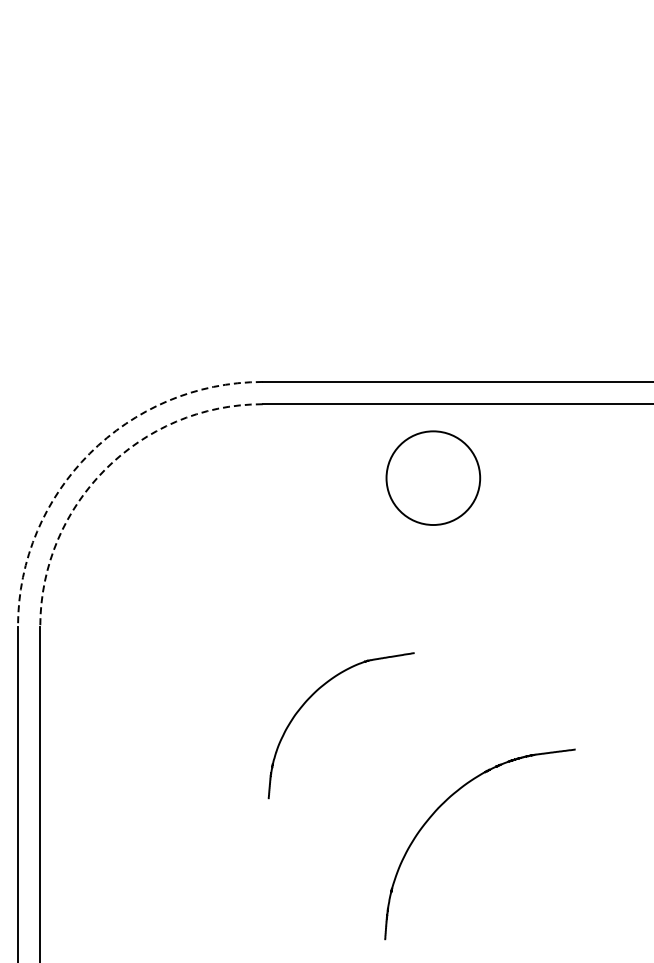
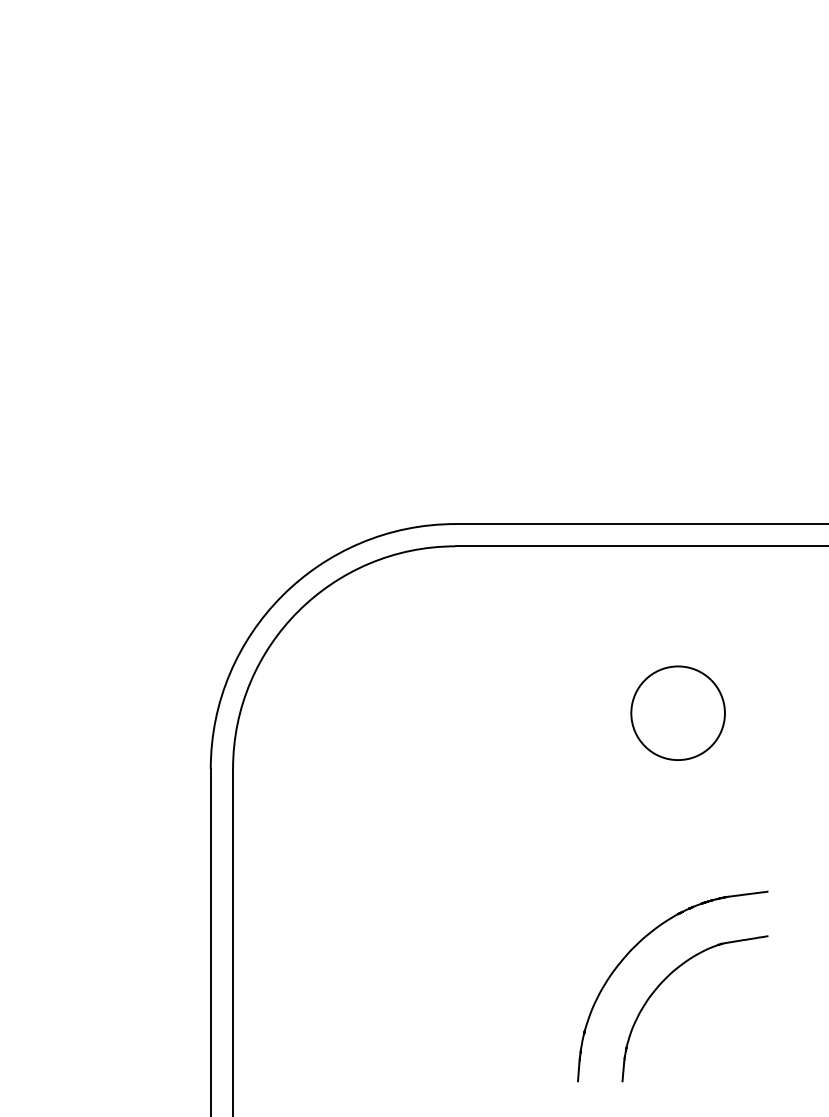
arc: (89, 453) -> (282, 595), dashed -> solid
arc: (105, 469) -> (298, 611), dashed -> solid
circle: (432, 477) -> (677, 712), moved
curve: (312, 696) -> (666, 979), moved

